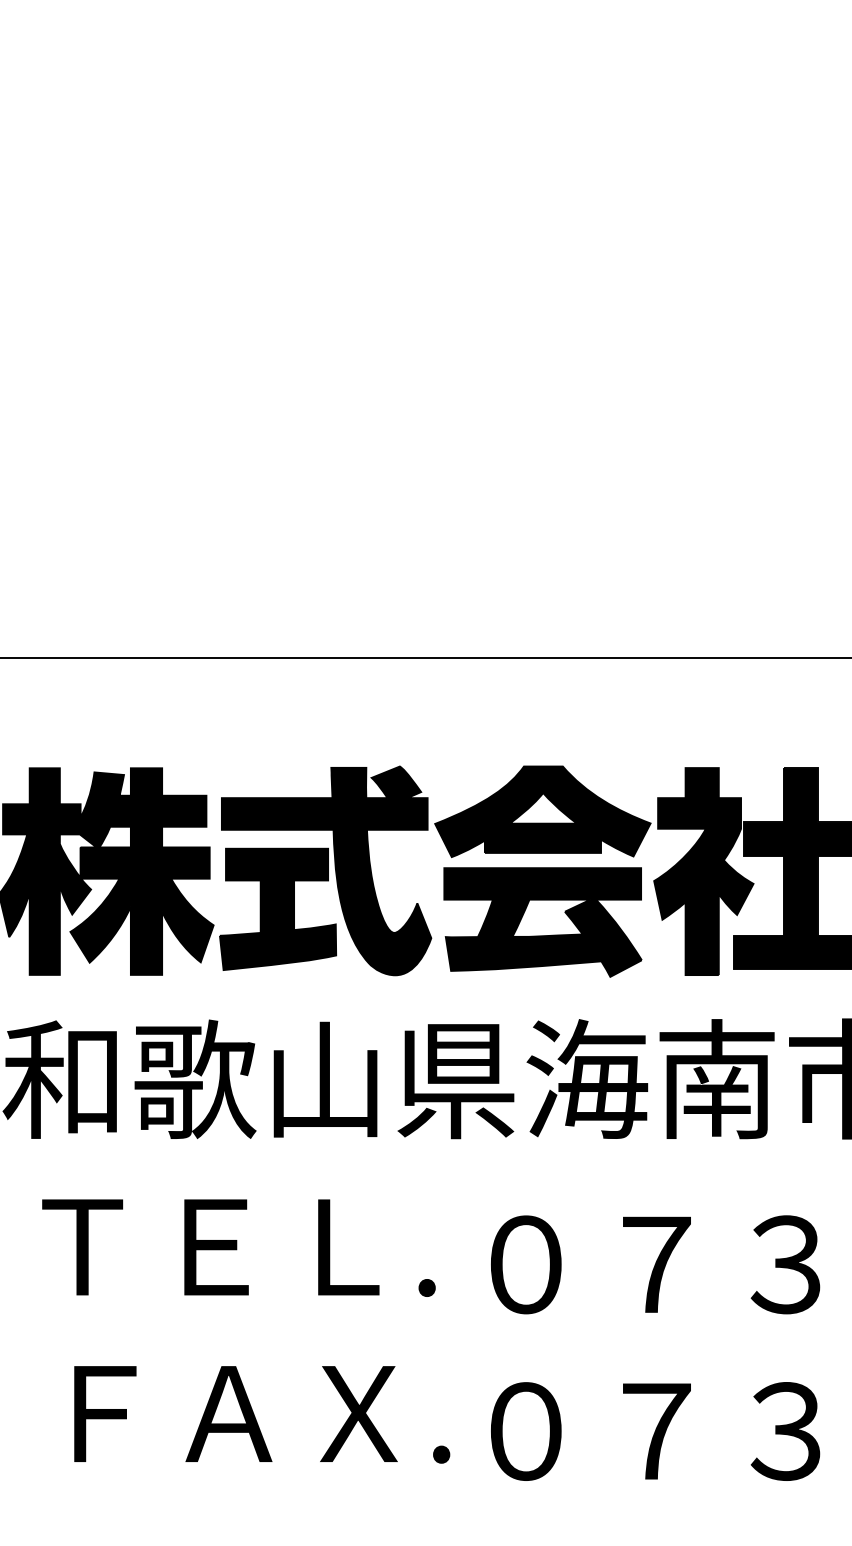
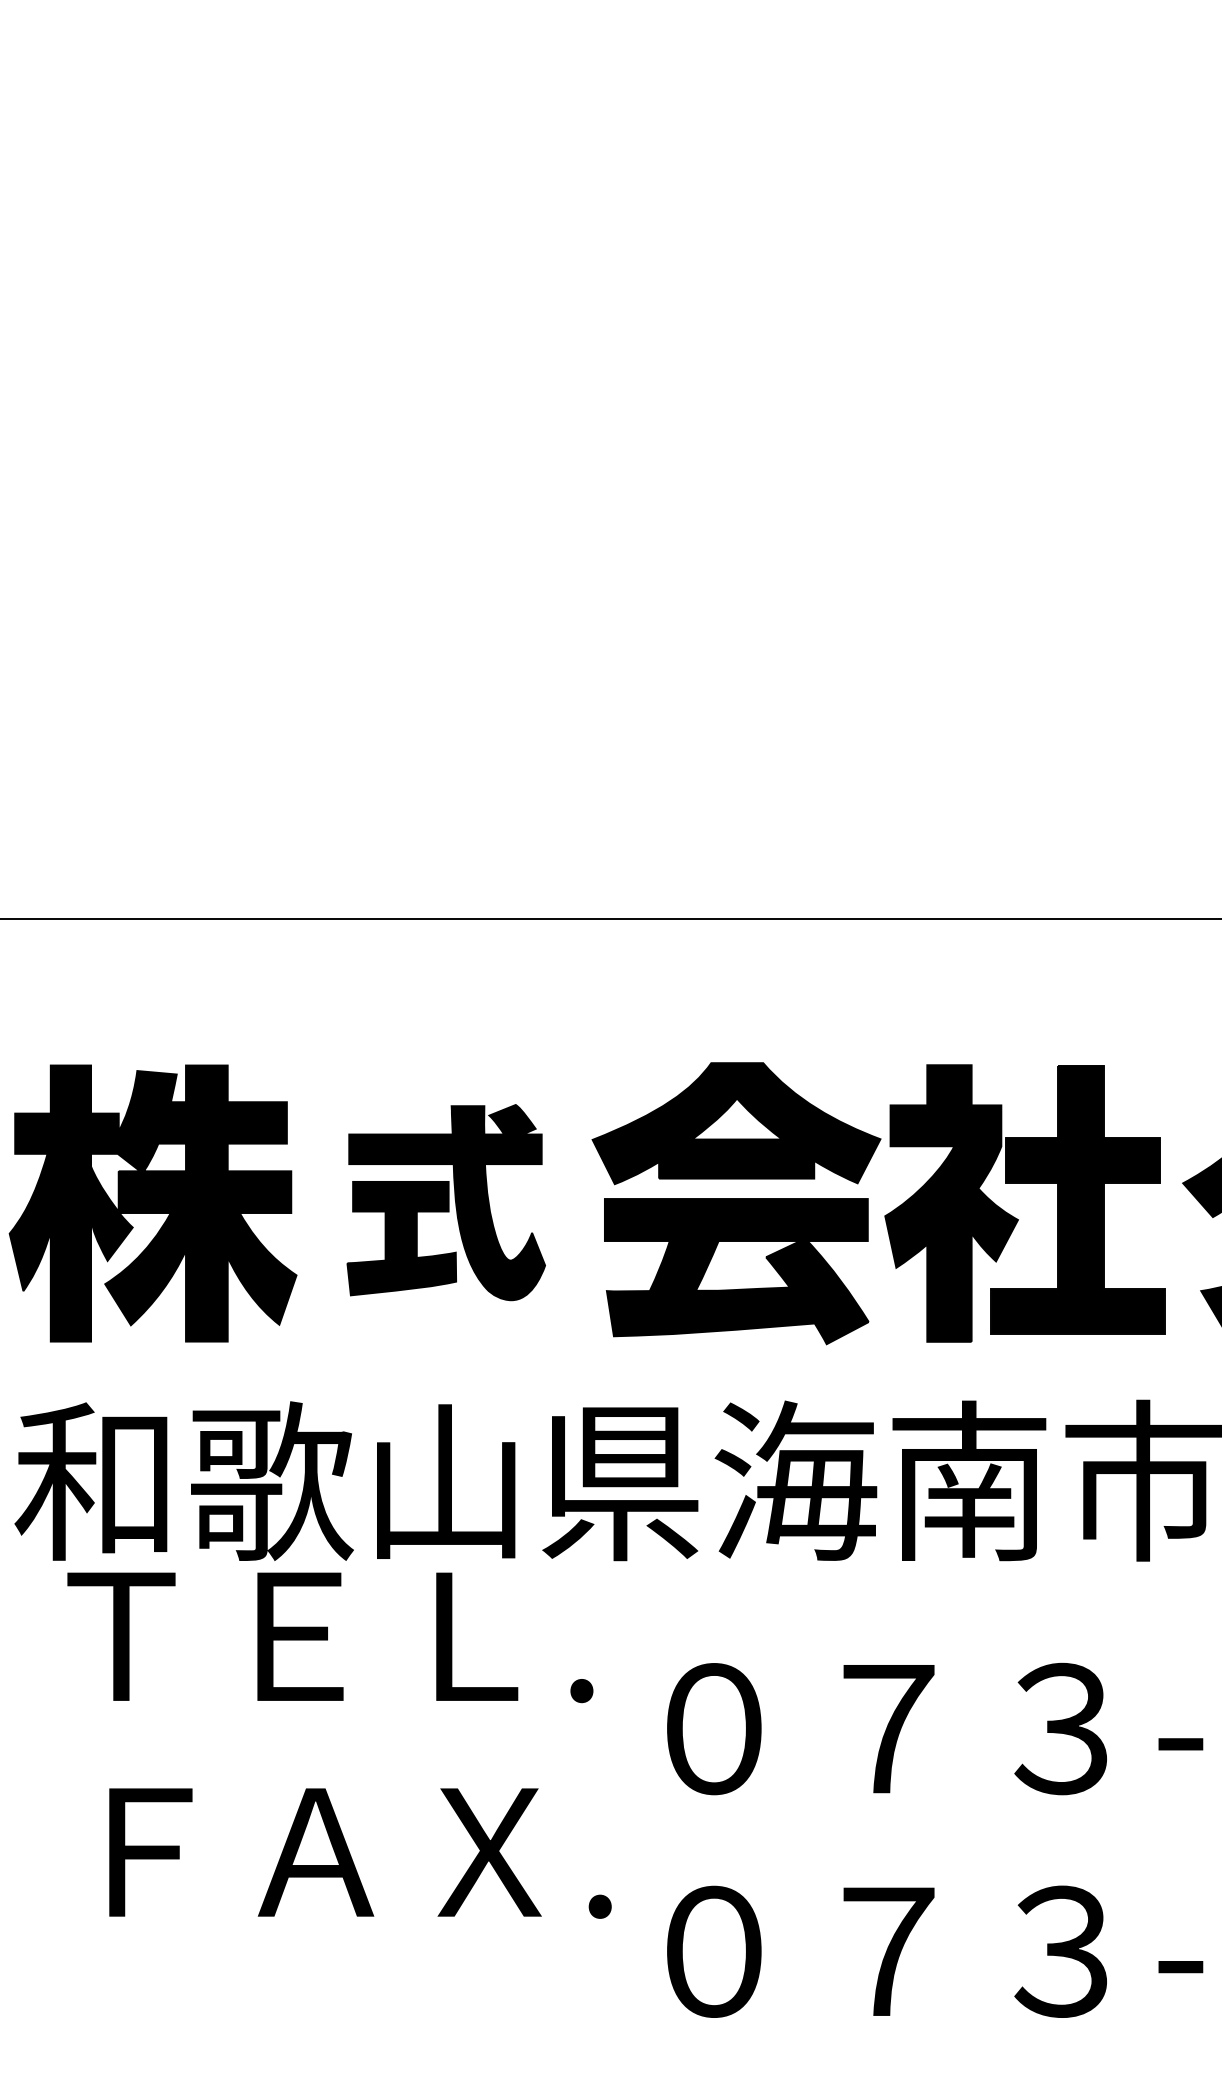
part: (325, 870) -> (446, 1202), size x0.7
text: (239, 1247) -> (330, 1637), moved
text: (262, 1414) -> (360, 1853), moved

